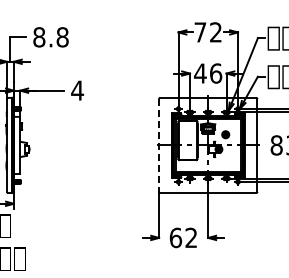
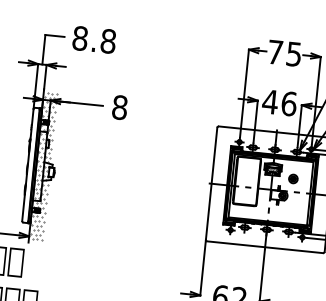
text: (215, 32) -> (293, 54), 72 -> 75
text: (77, 90) -> (119, 107), 4 -> 8
hatch: (19, 144) -> (43, 165), added
line: (159, 145) -> (212, 183), dashed -> solid

